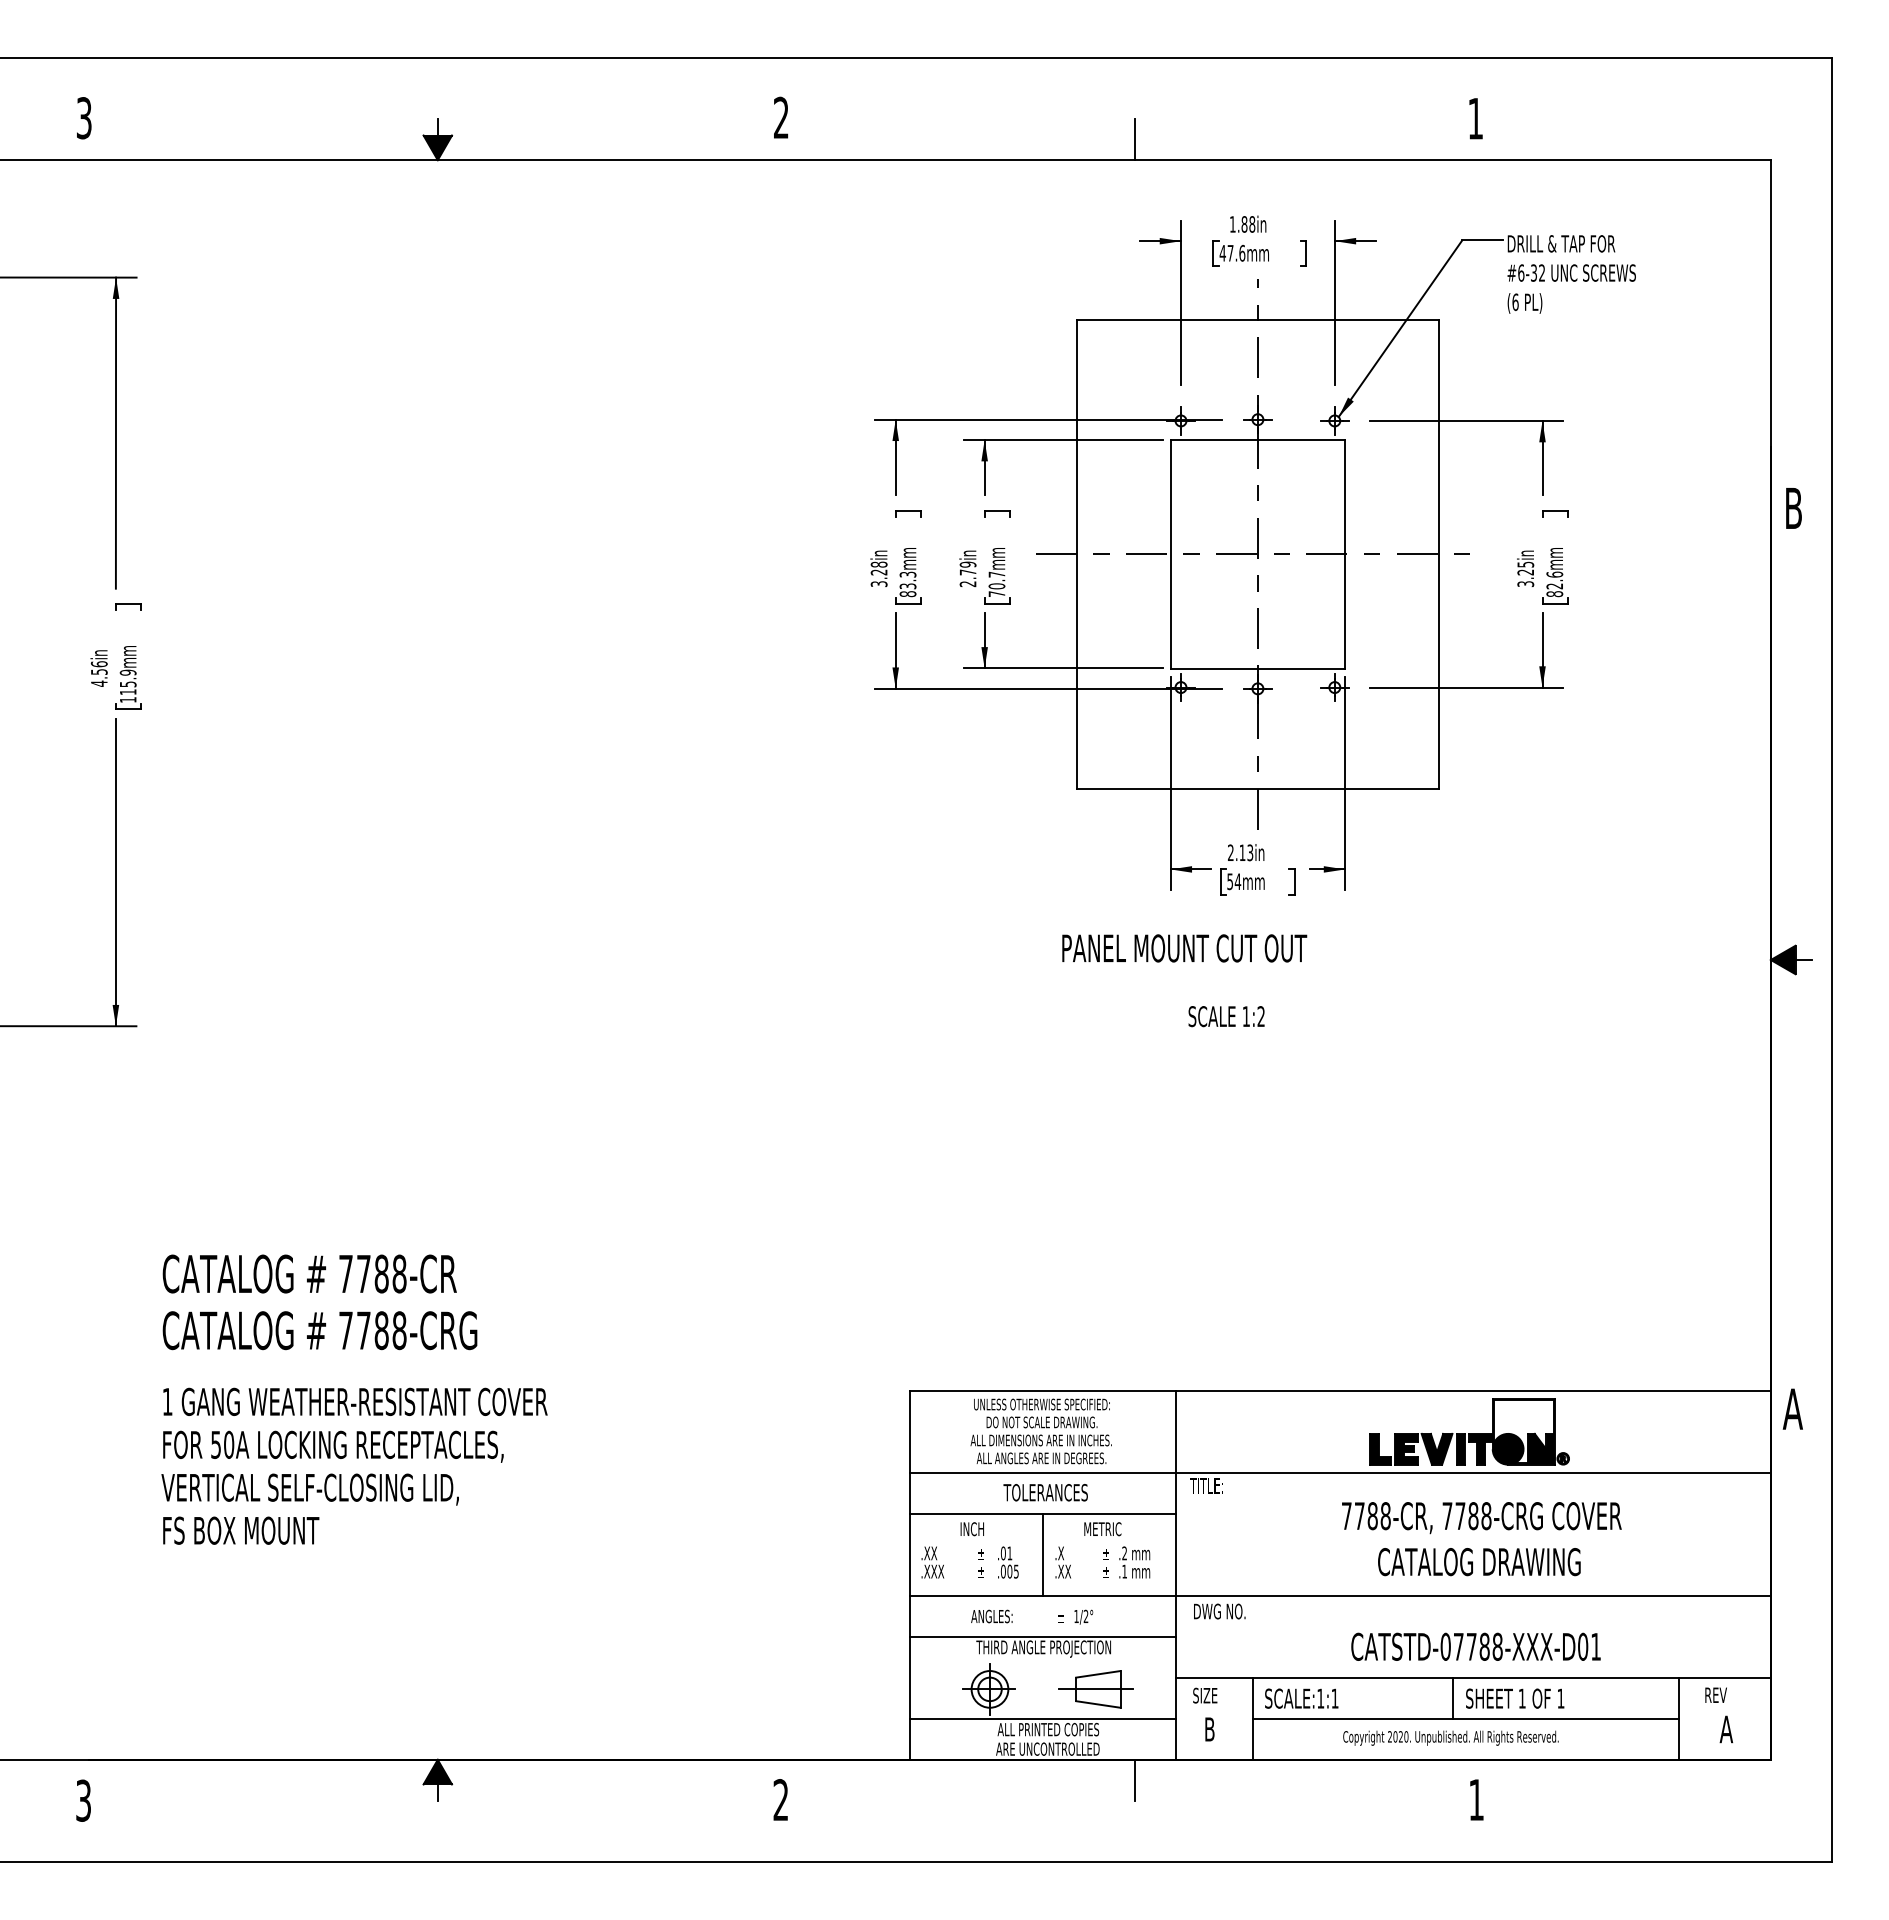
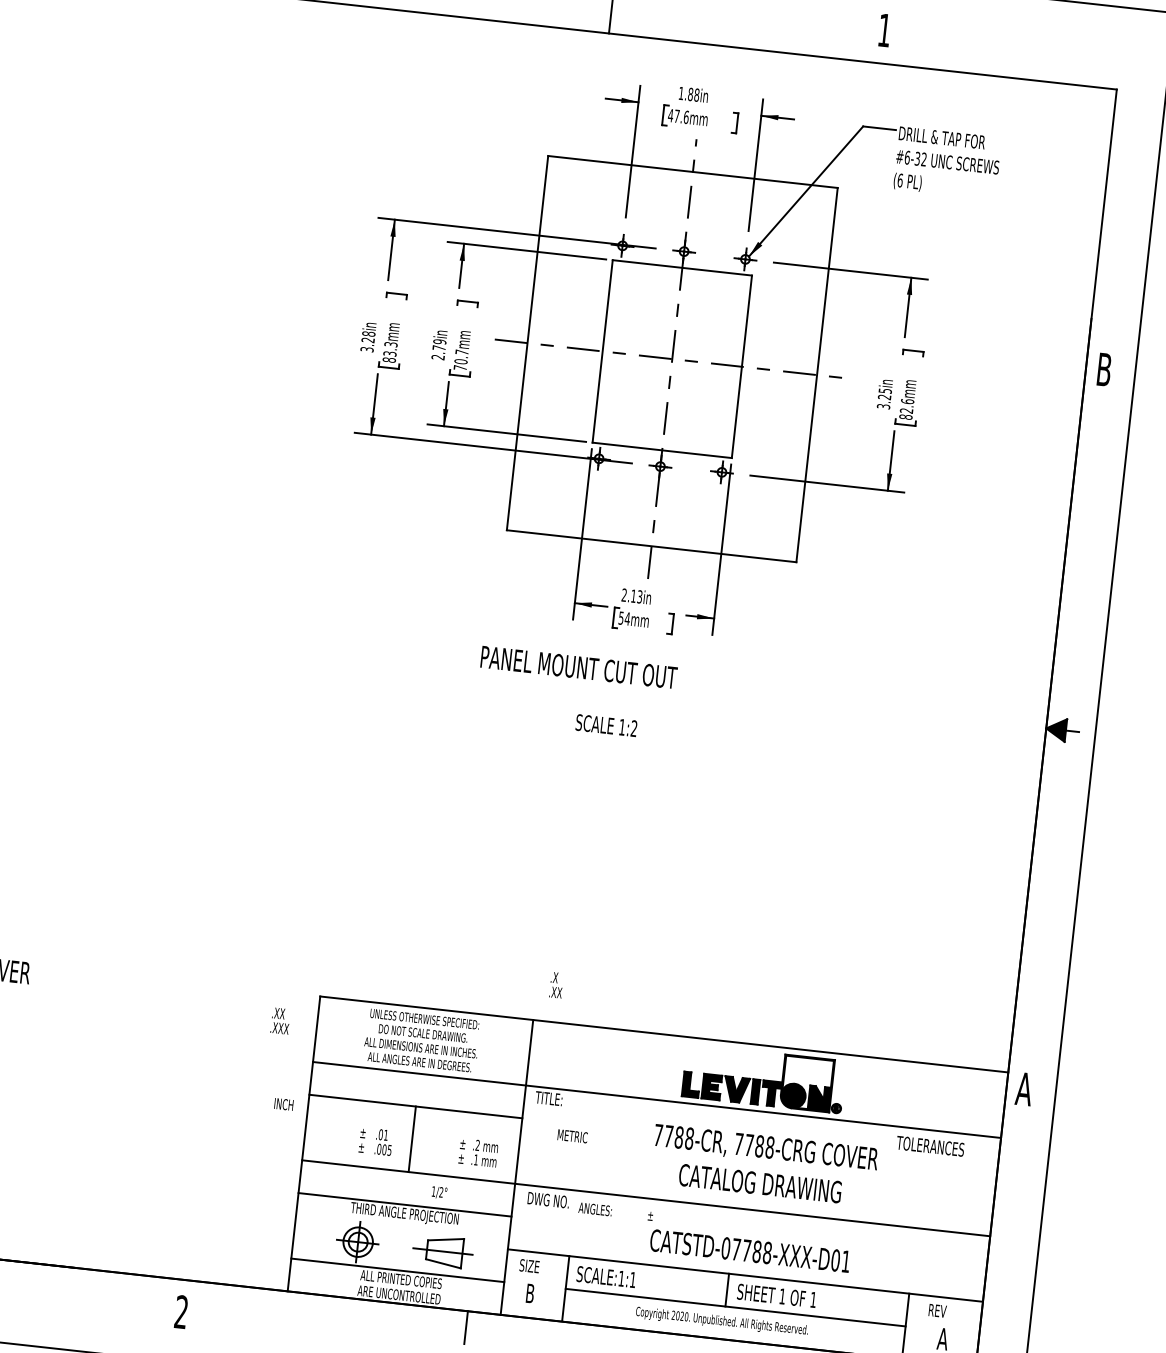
text: (1045, 1492) -> (930, 1146), moved
text: (971, 1529) -> (283, 1104), moved
text: (1102, 1529) -> (572, 1136), moved
text: (932, 1562) -> (280, 1021), moved
text: (1062, 1562) -> (555, 985), moved
text: (1017, 1616) -> (615, 1211), moved

